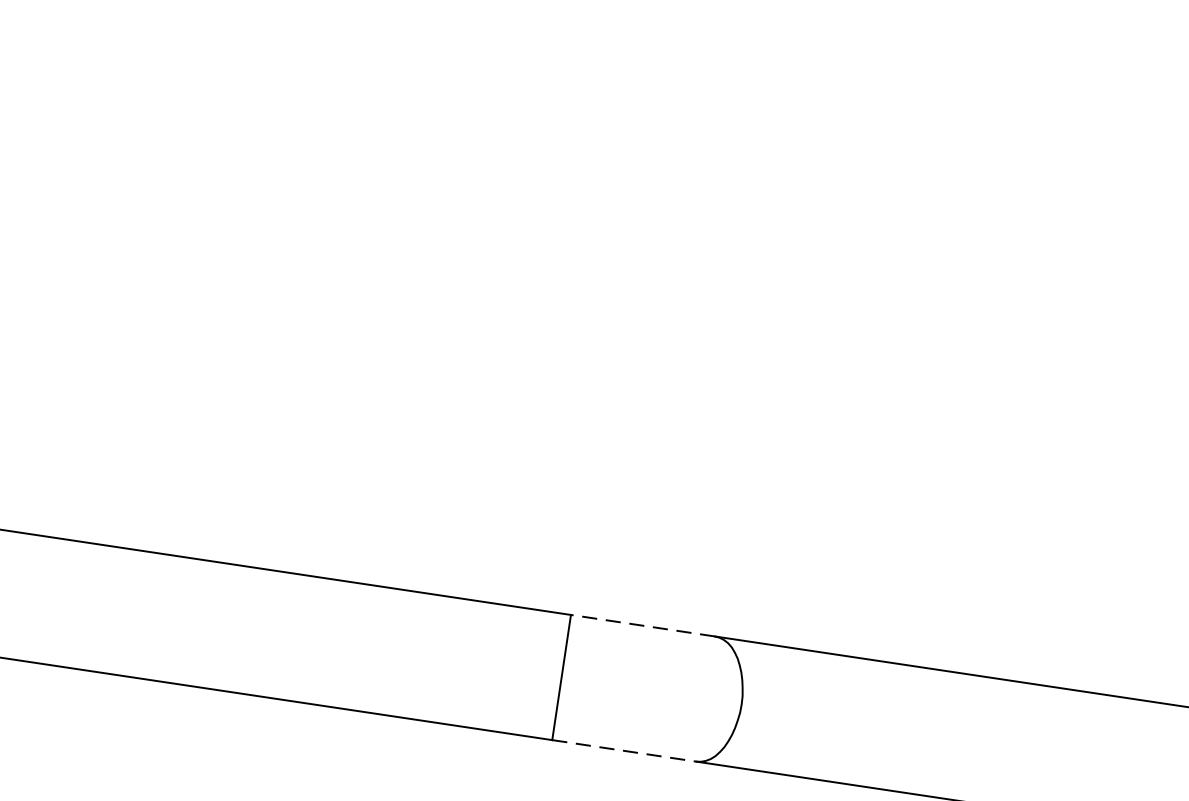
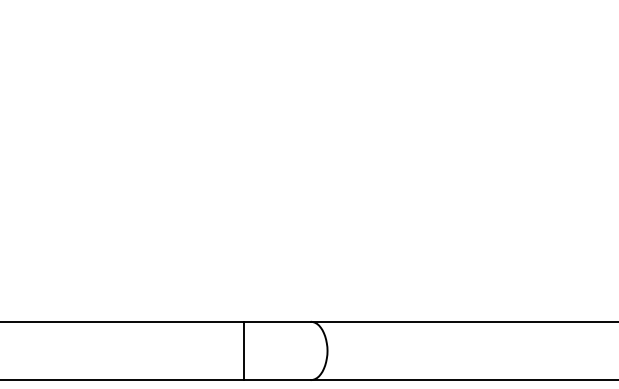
line: (643, 625) -> (277, 321), dashed -> solid
line: (625, 751) -> (277, 380), dashed -> solid

